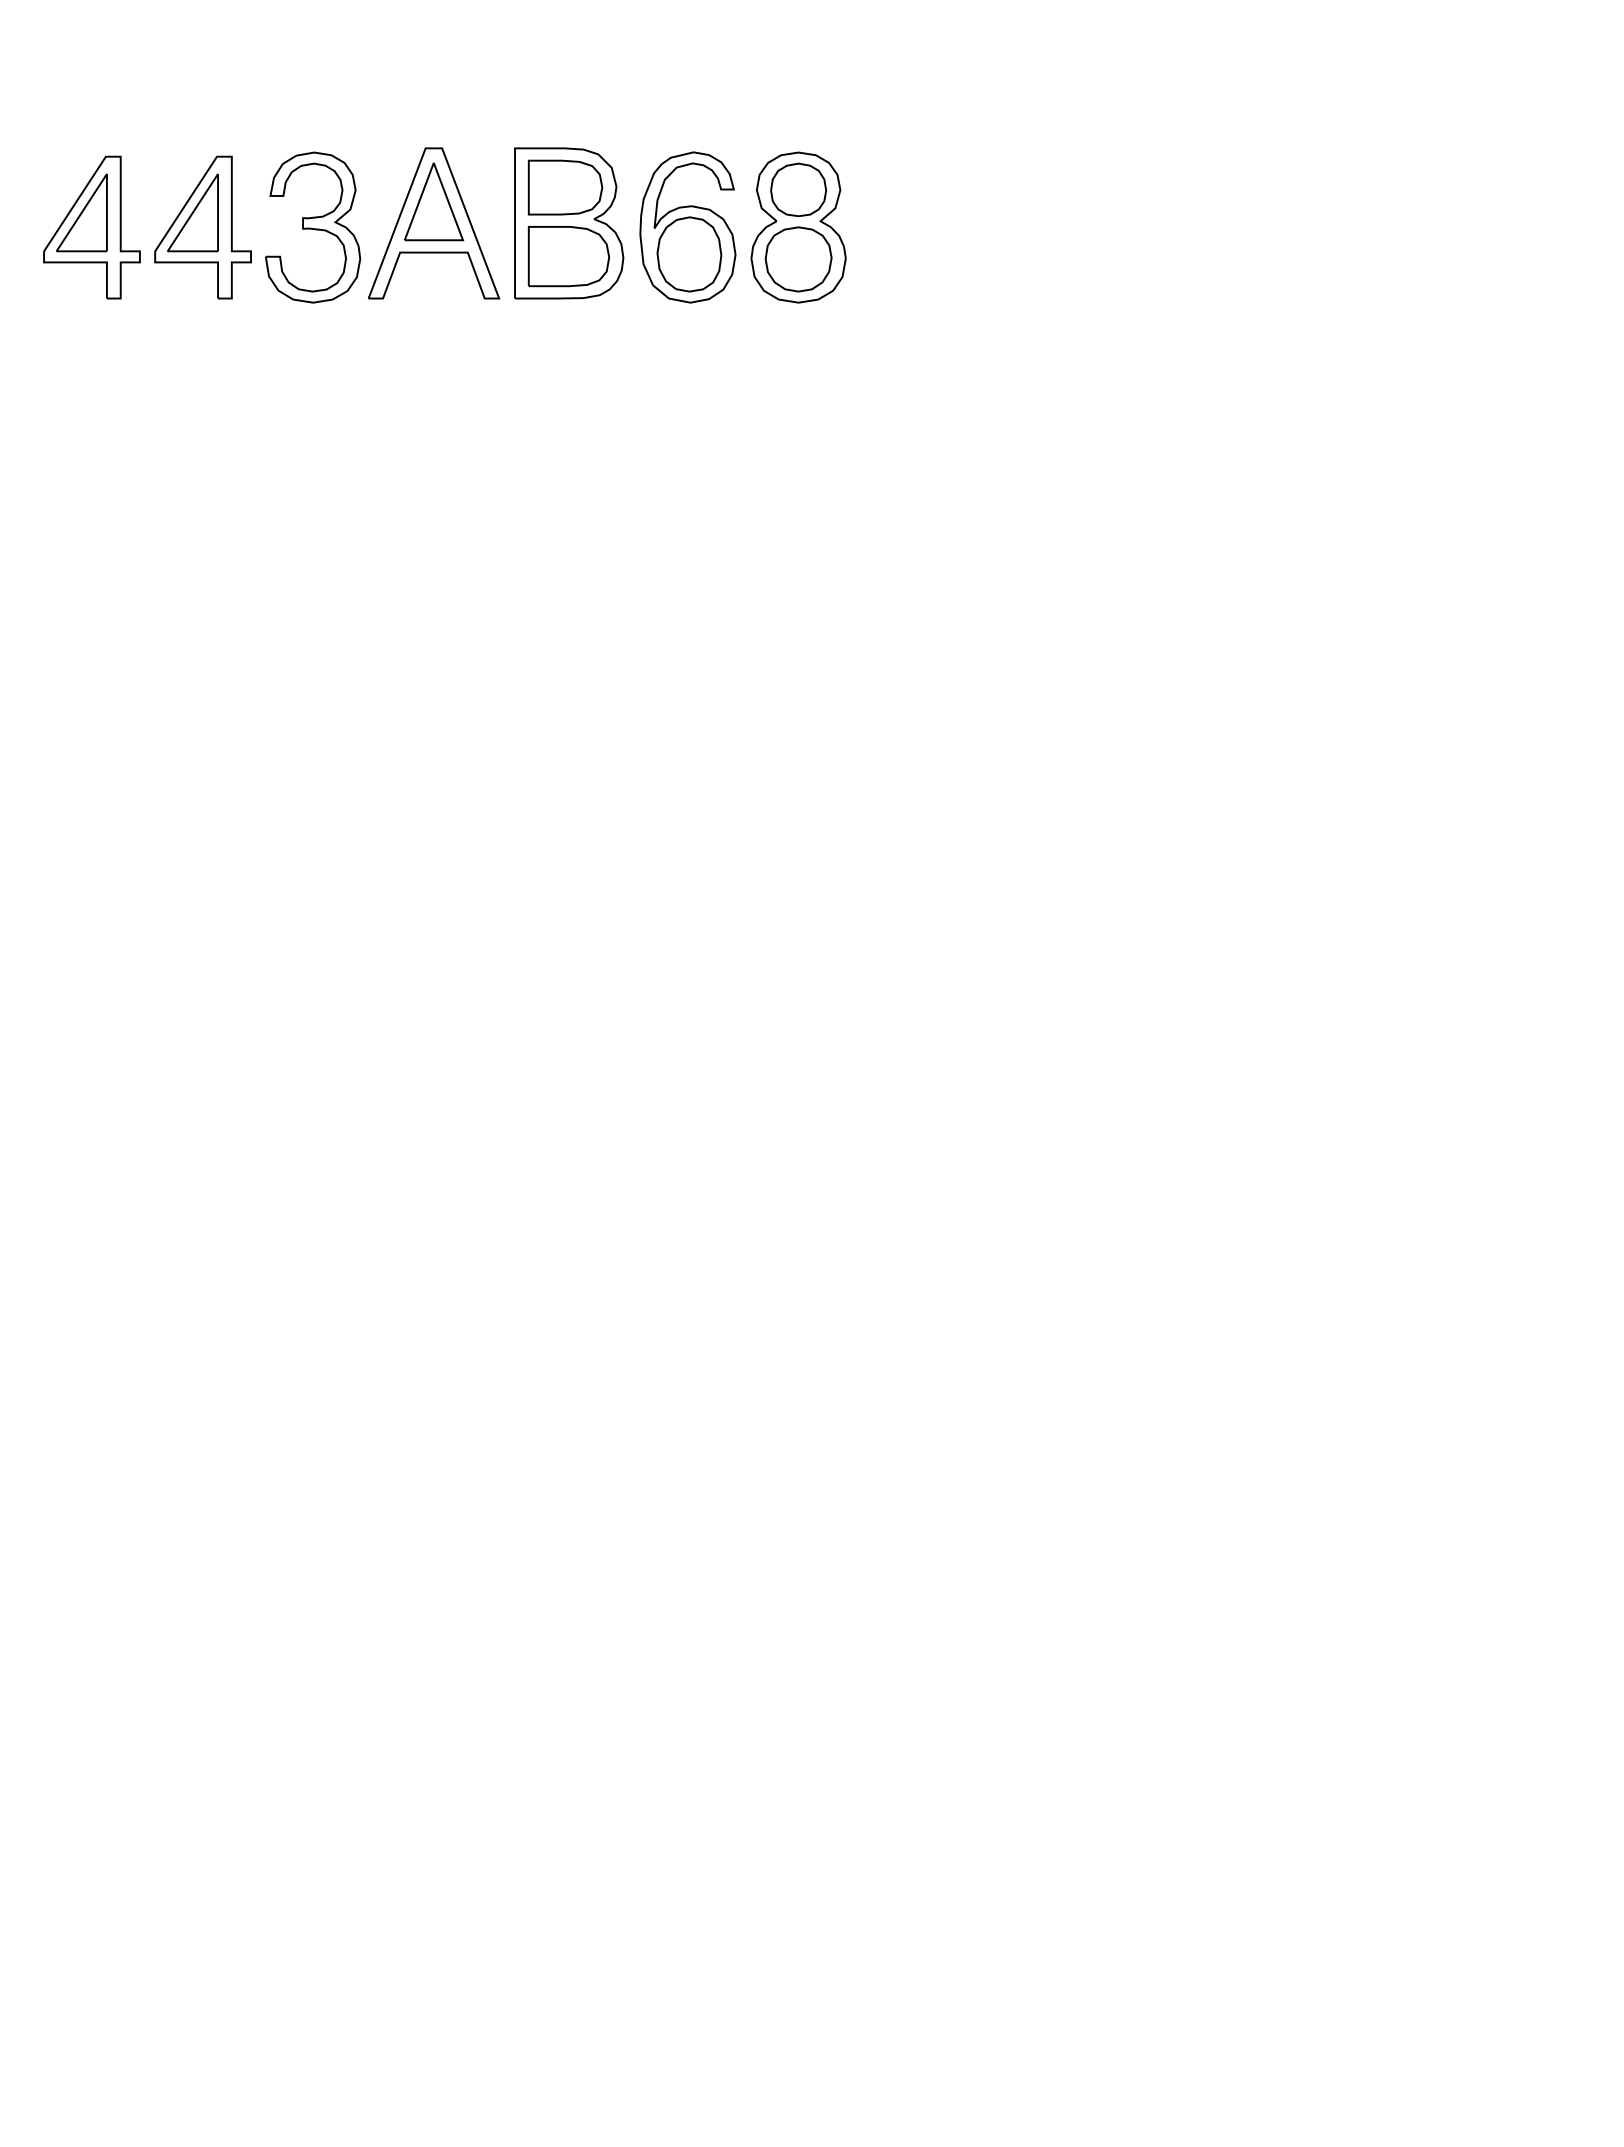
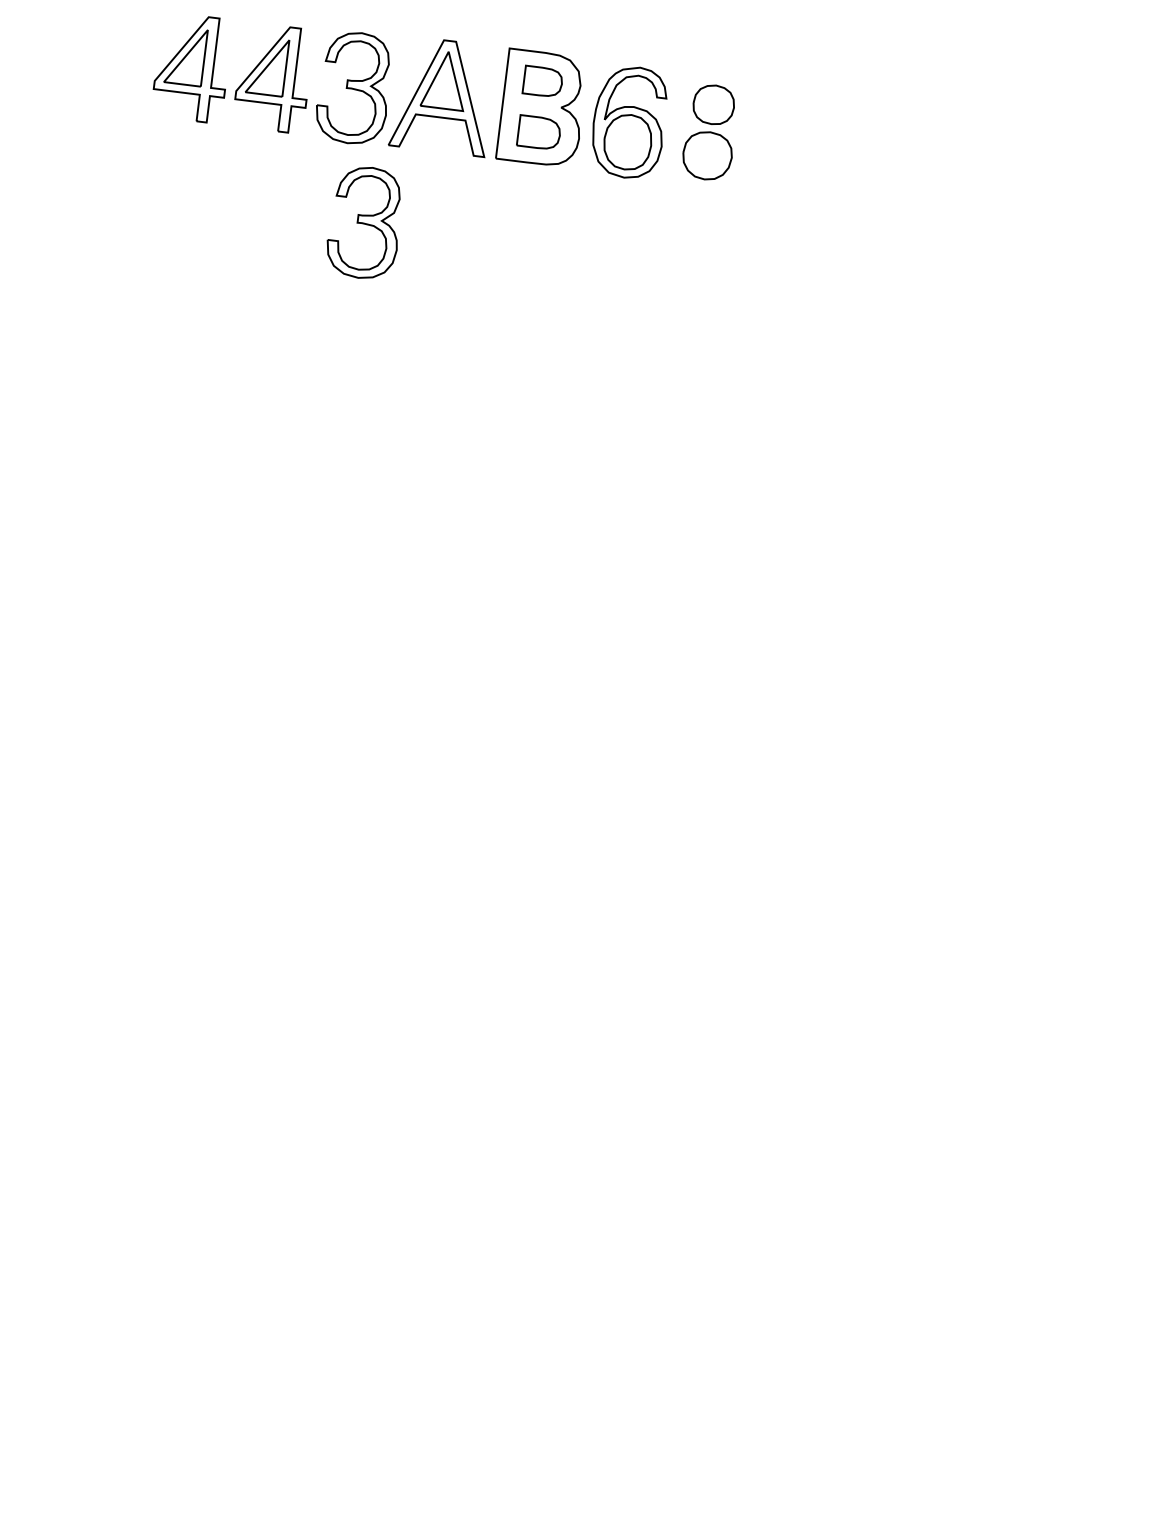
part: (565, 187) -> (543, 81), size x0.7
part: (798, 227) -> (710, 132), removed
part: (568, 256) -> (538, 132), size x0.7
part: (350, 406) -> (365, 222), added

